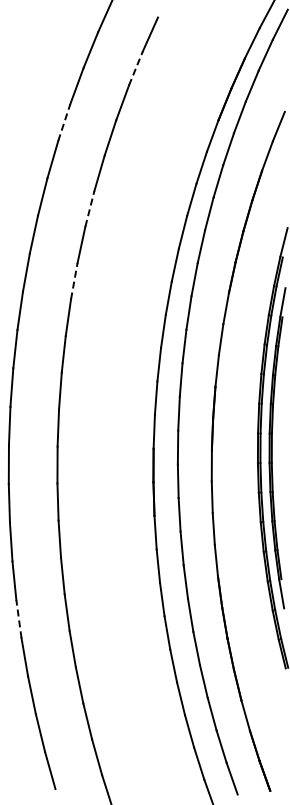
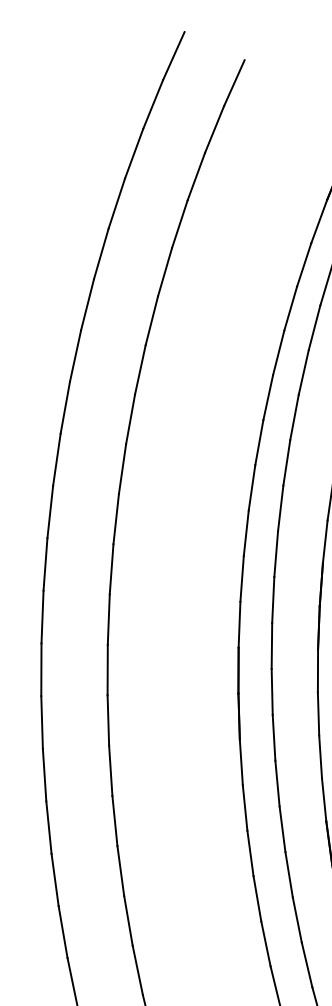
line: (136, 67) -> (215, 128), dashed -> solid
line: (64, 122) -> (117, 203), dashed -> solid
line: (90, 208) -> (152, 320), dashed -> solid
line: (74, 280) -> (130, 418), dashed -> solid
line: (18, 618) -> (54, 879), dashed -> solid

